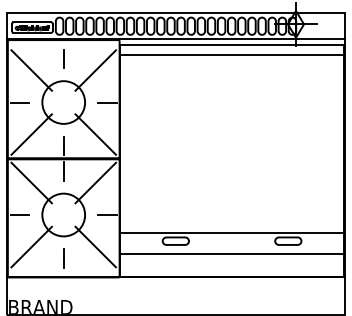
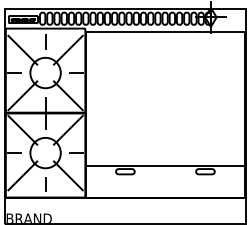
line: (175, 39) -> (125, 28), removed
line: (232, 54) -> (165, 38), removed
line: (232, 253) -> (165, 180), removed

